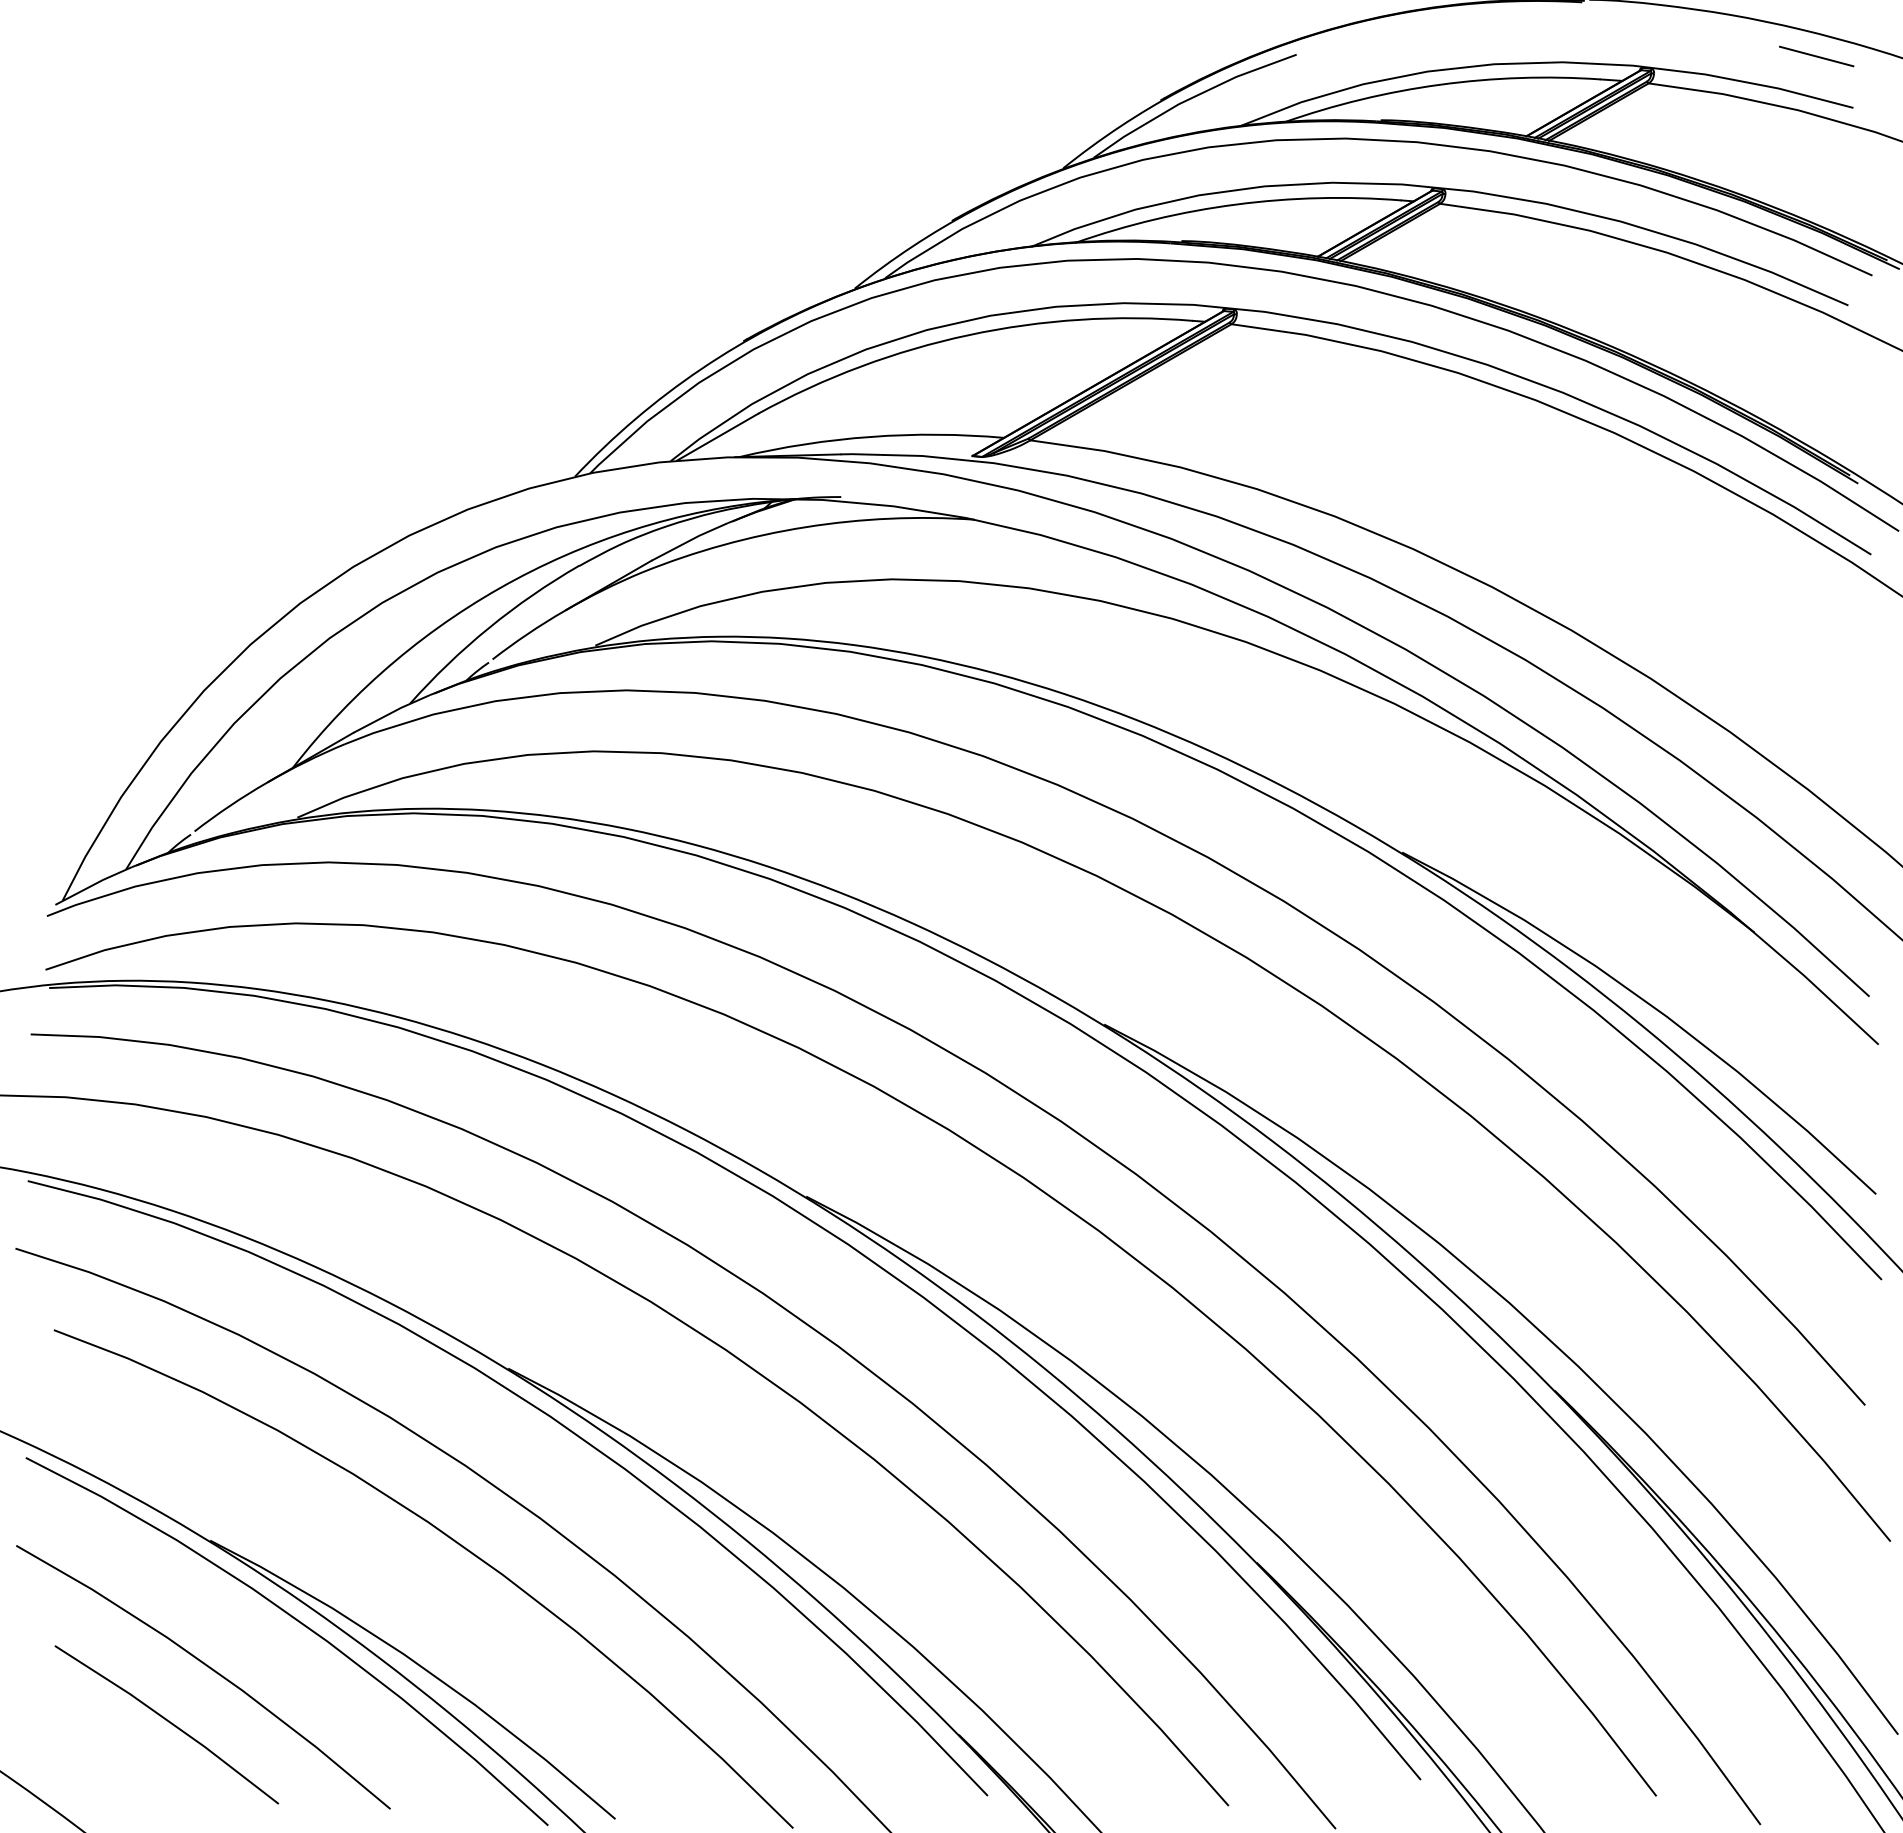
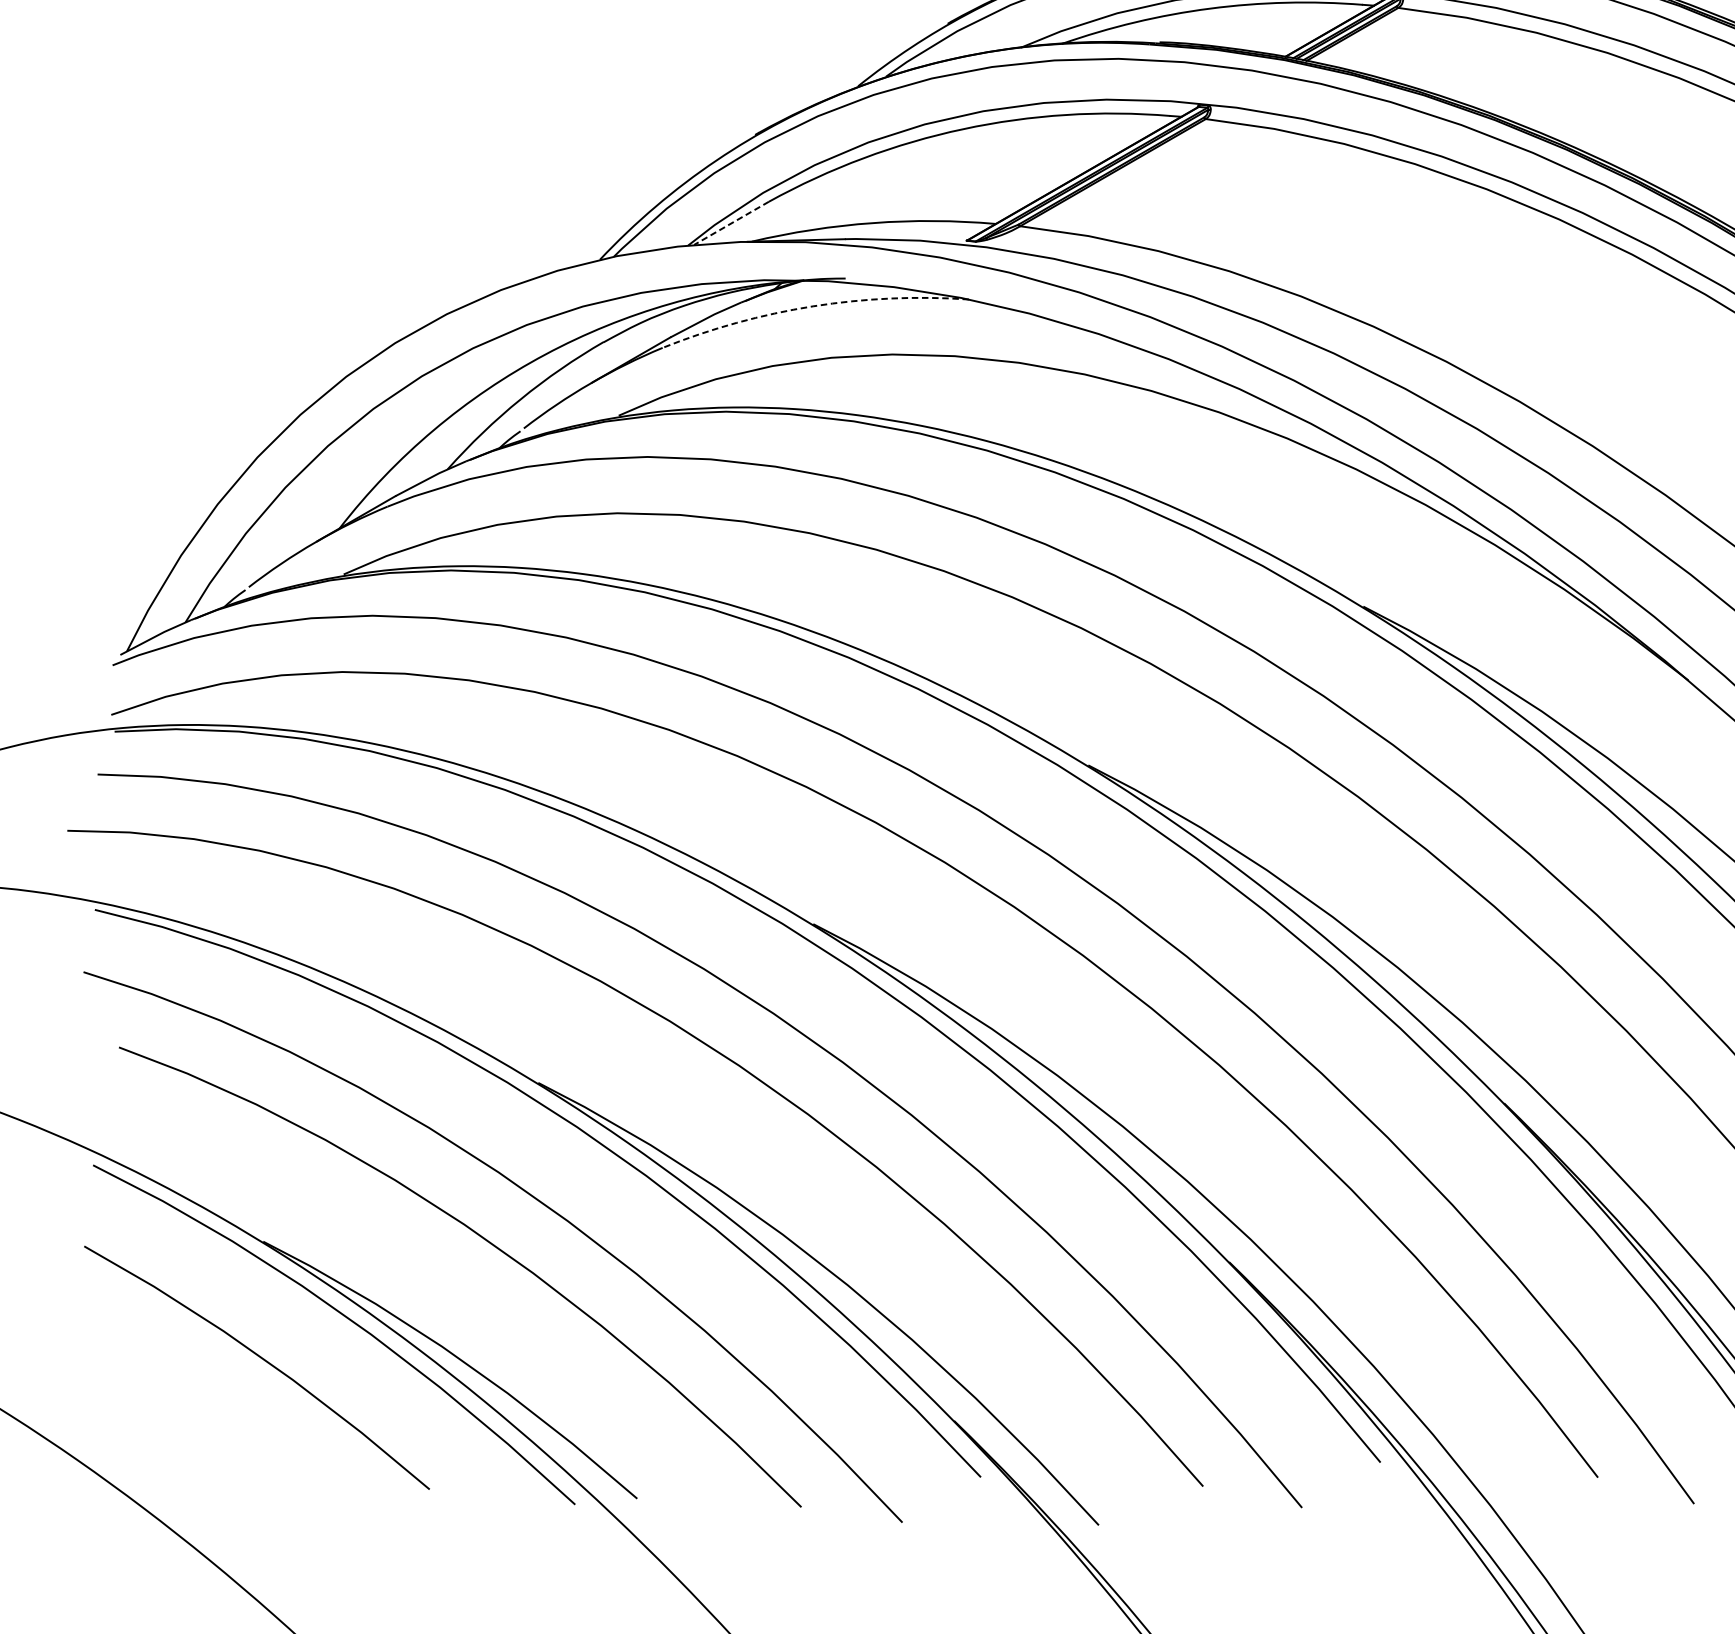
line: (717, 437) -> (731, 223), solid -> dashed
arc: (805, 527) -> (812, 306), solid -> dashed
line: (168, 1722) -> (224, 1409), removed

